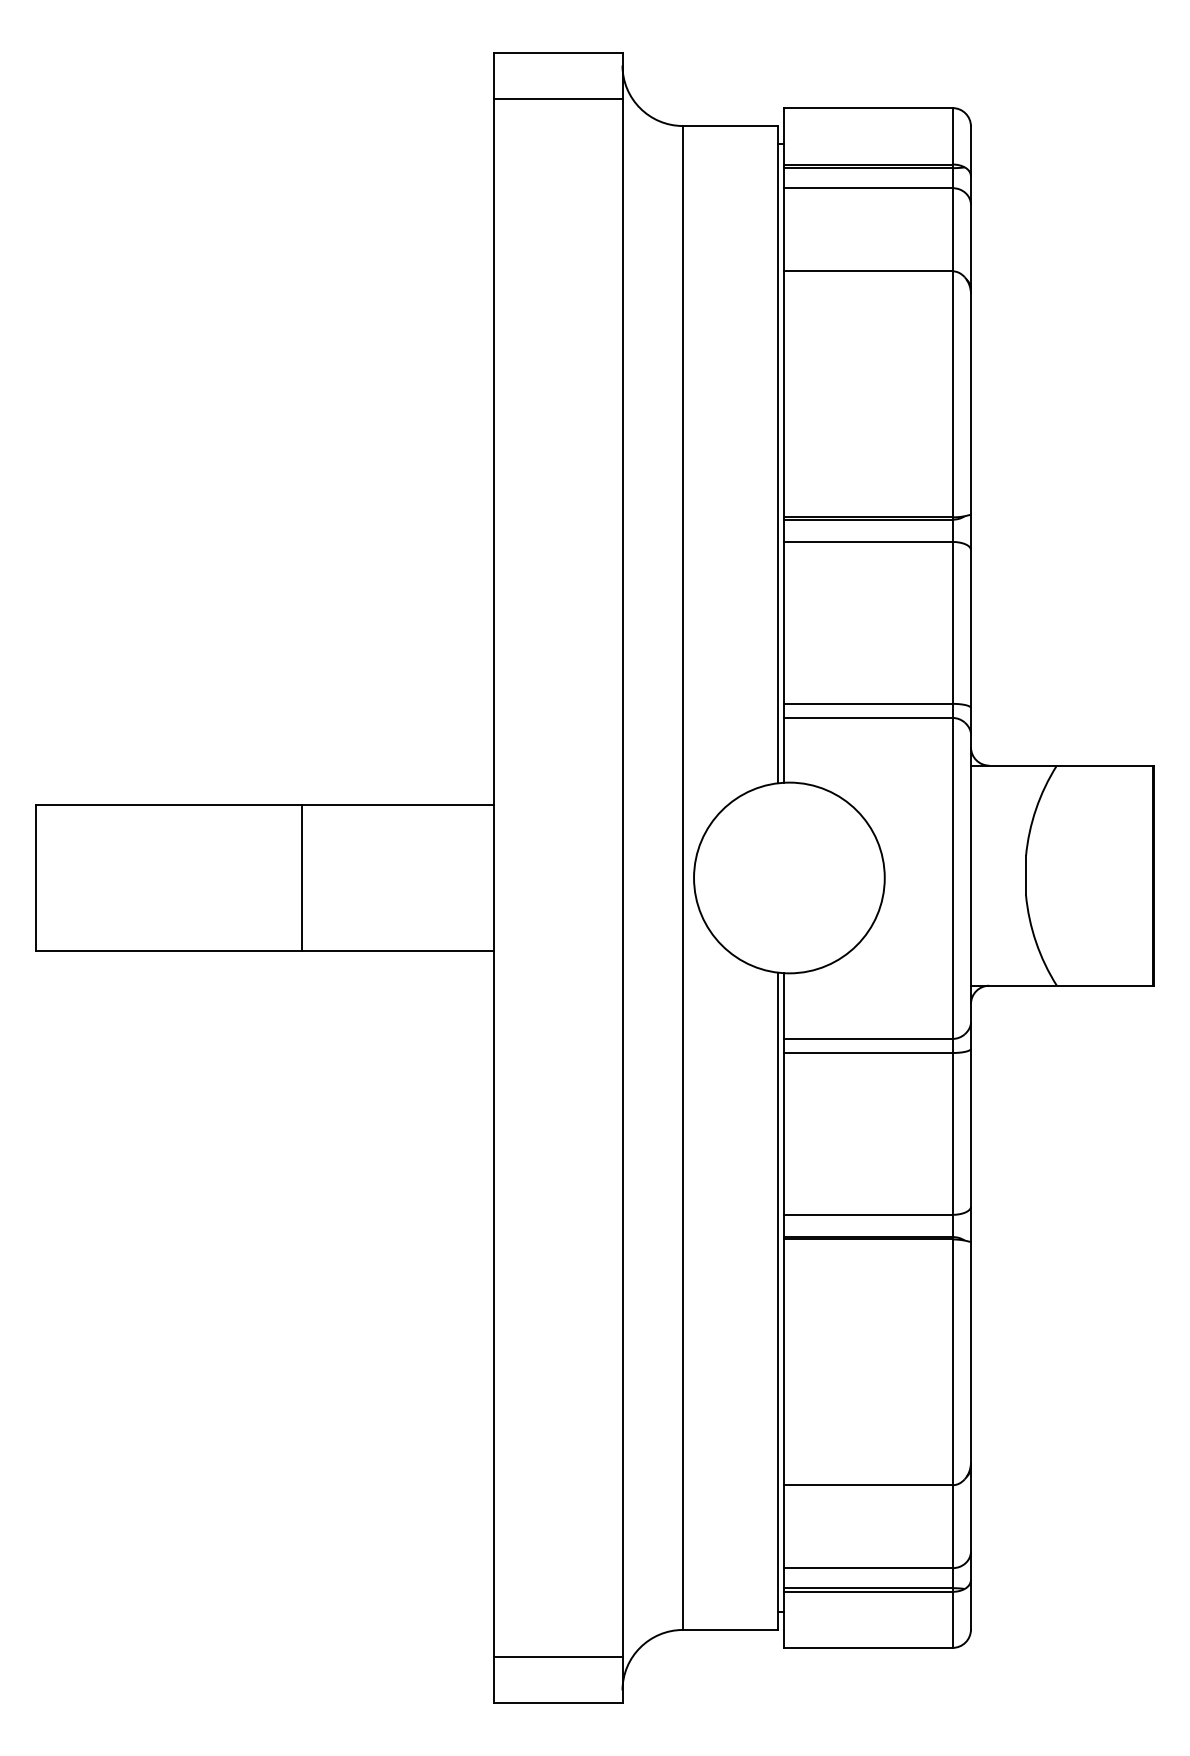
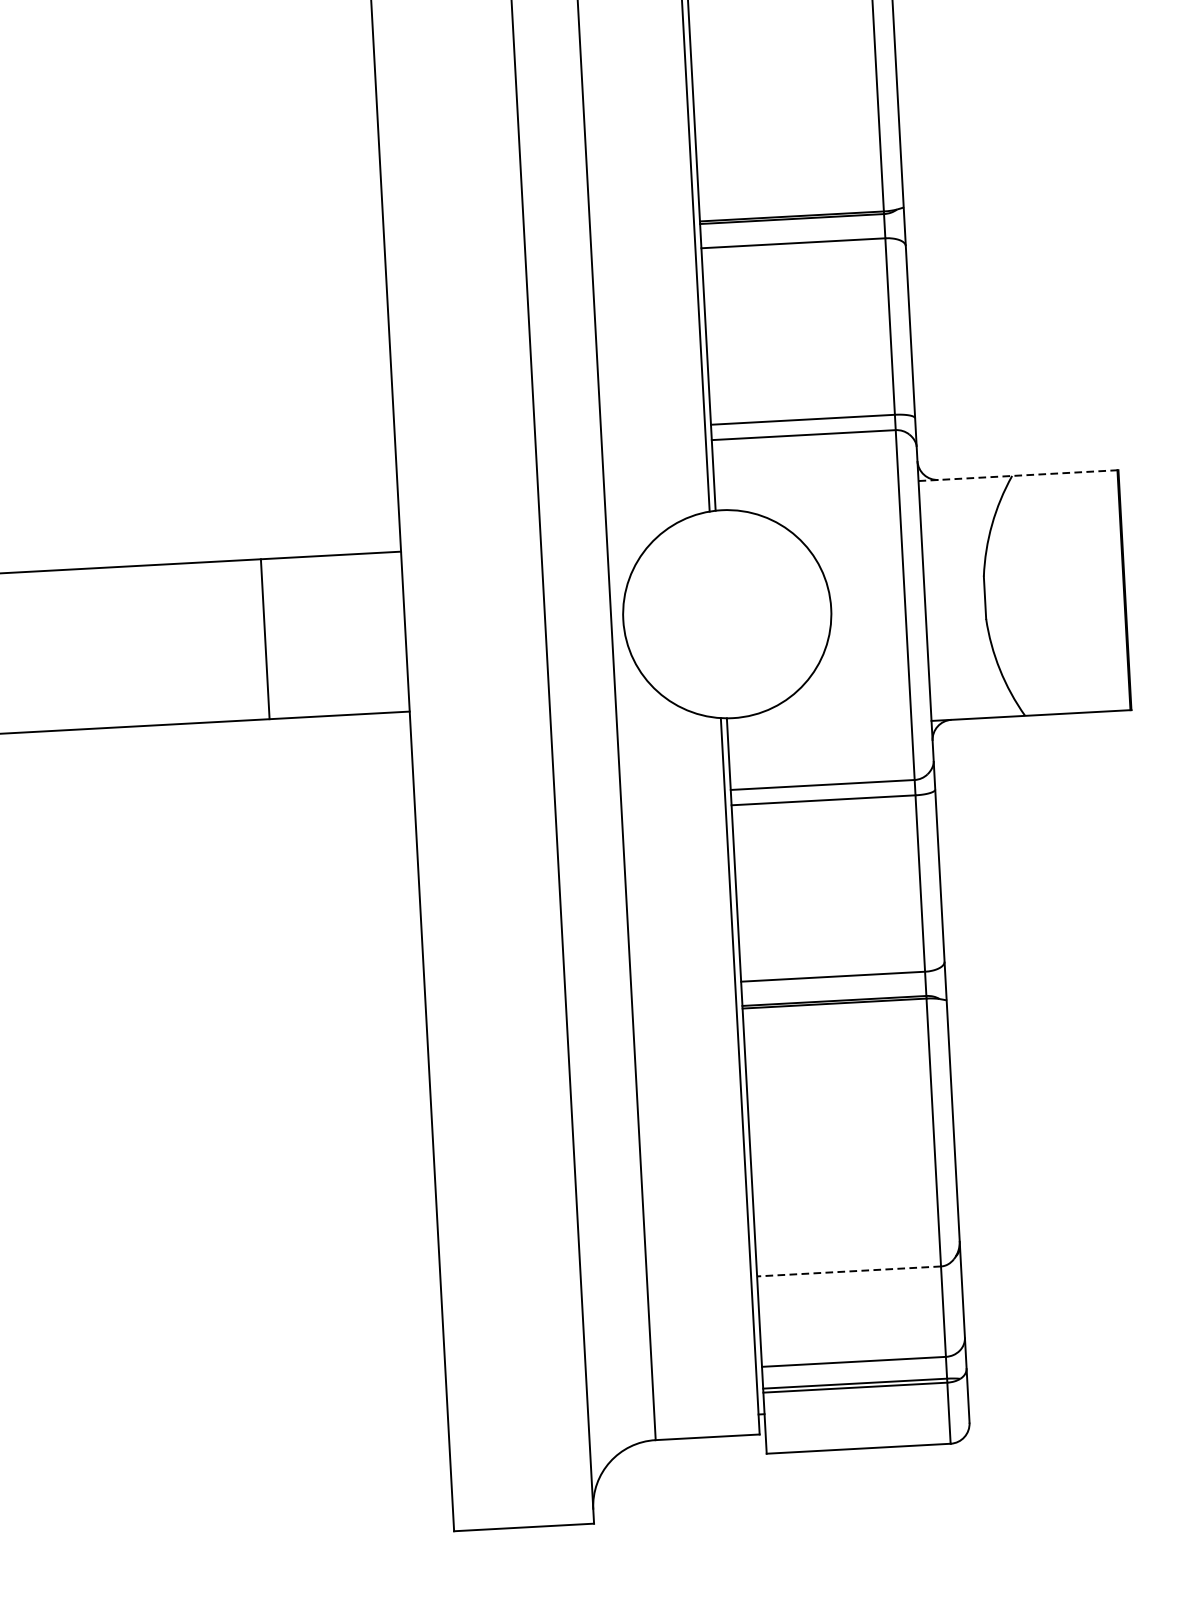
line: (1062, 765) -> (1018, 475), solid -> dashed
line: (301, 877) -> (265, 638), moved
line: (867, 1485) -> (848, 1271), solid -> dashed
line: (558, 1657) -> (521, 1477), removed

